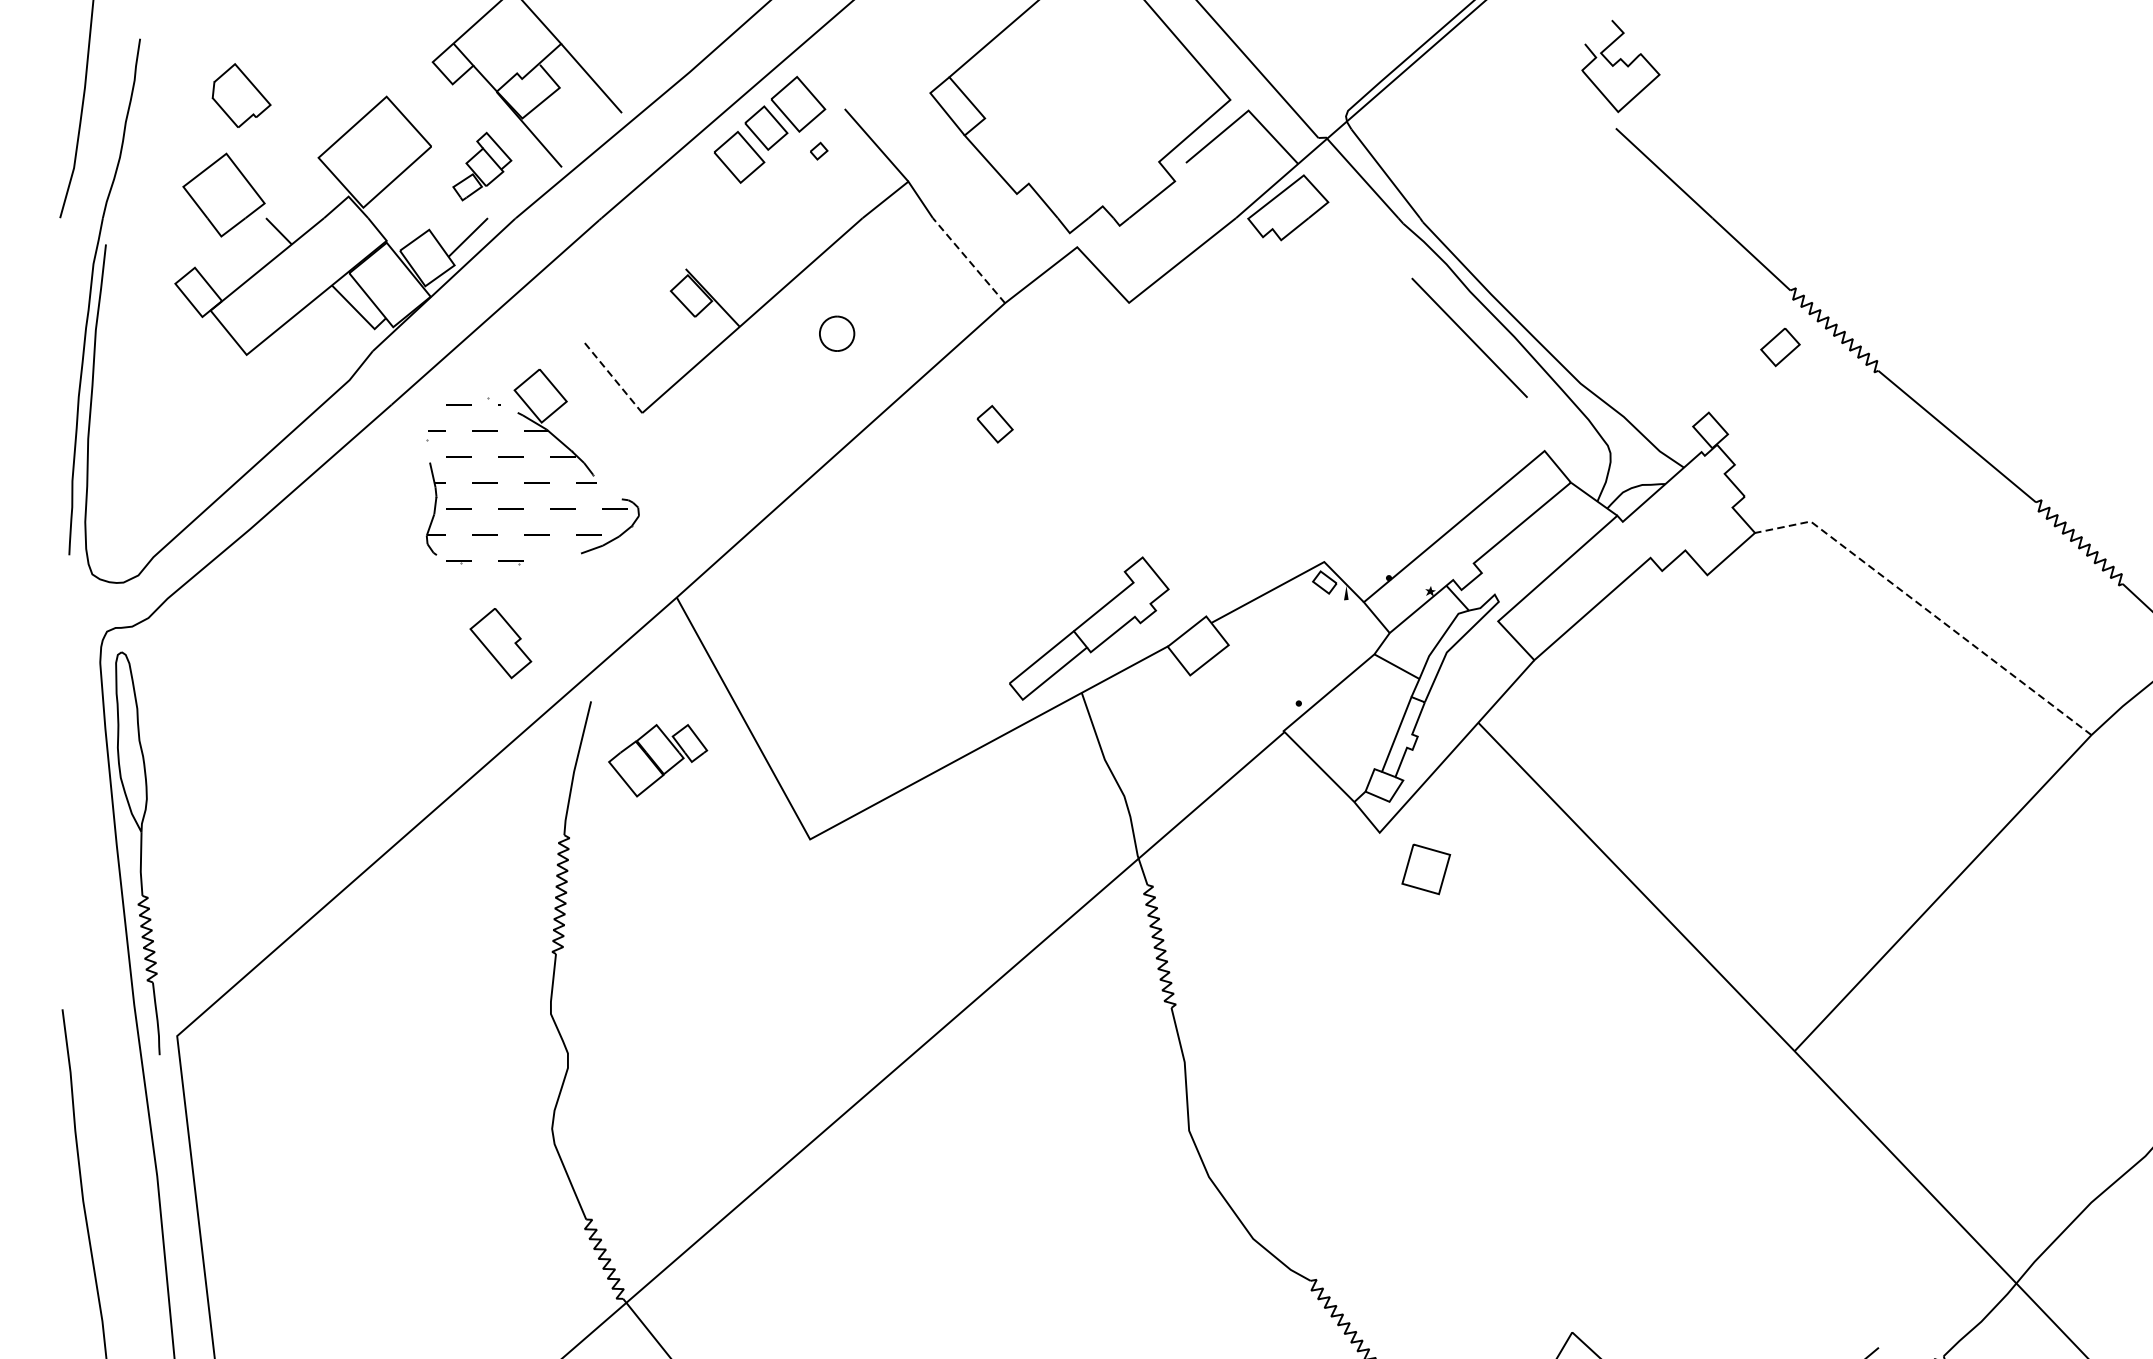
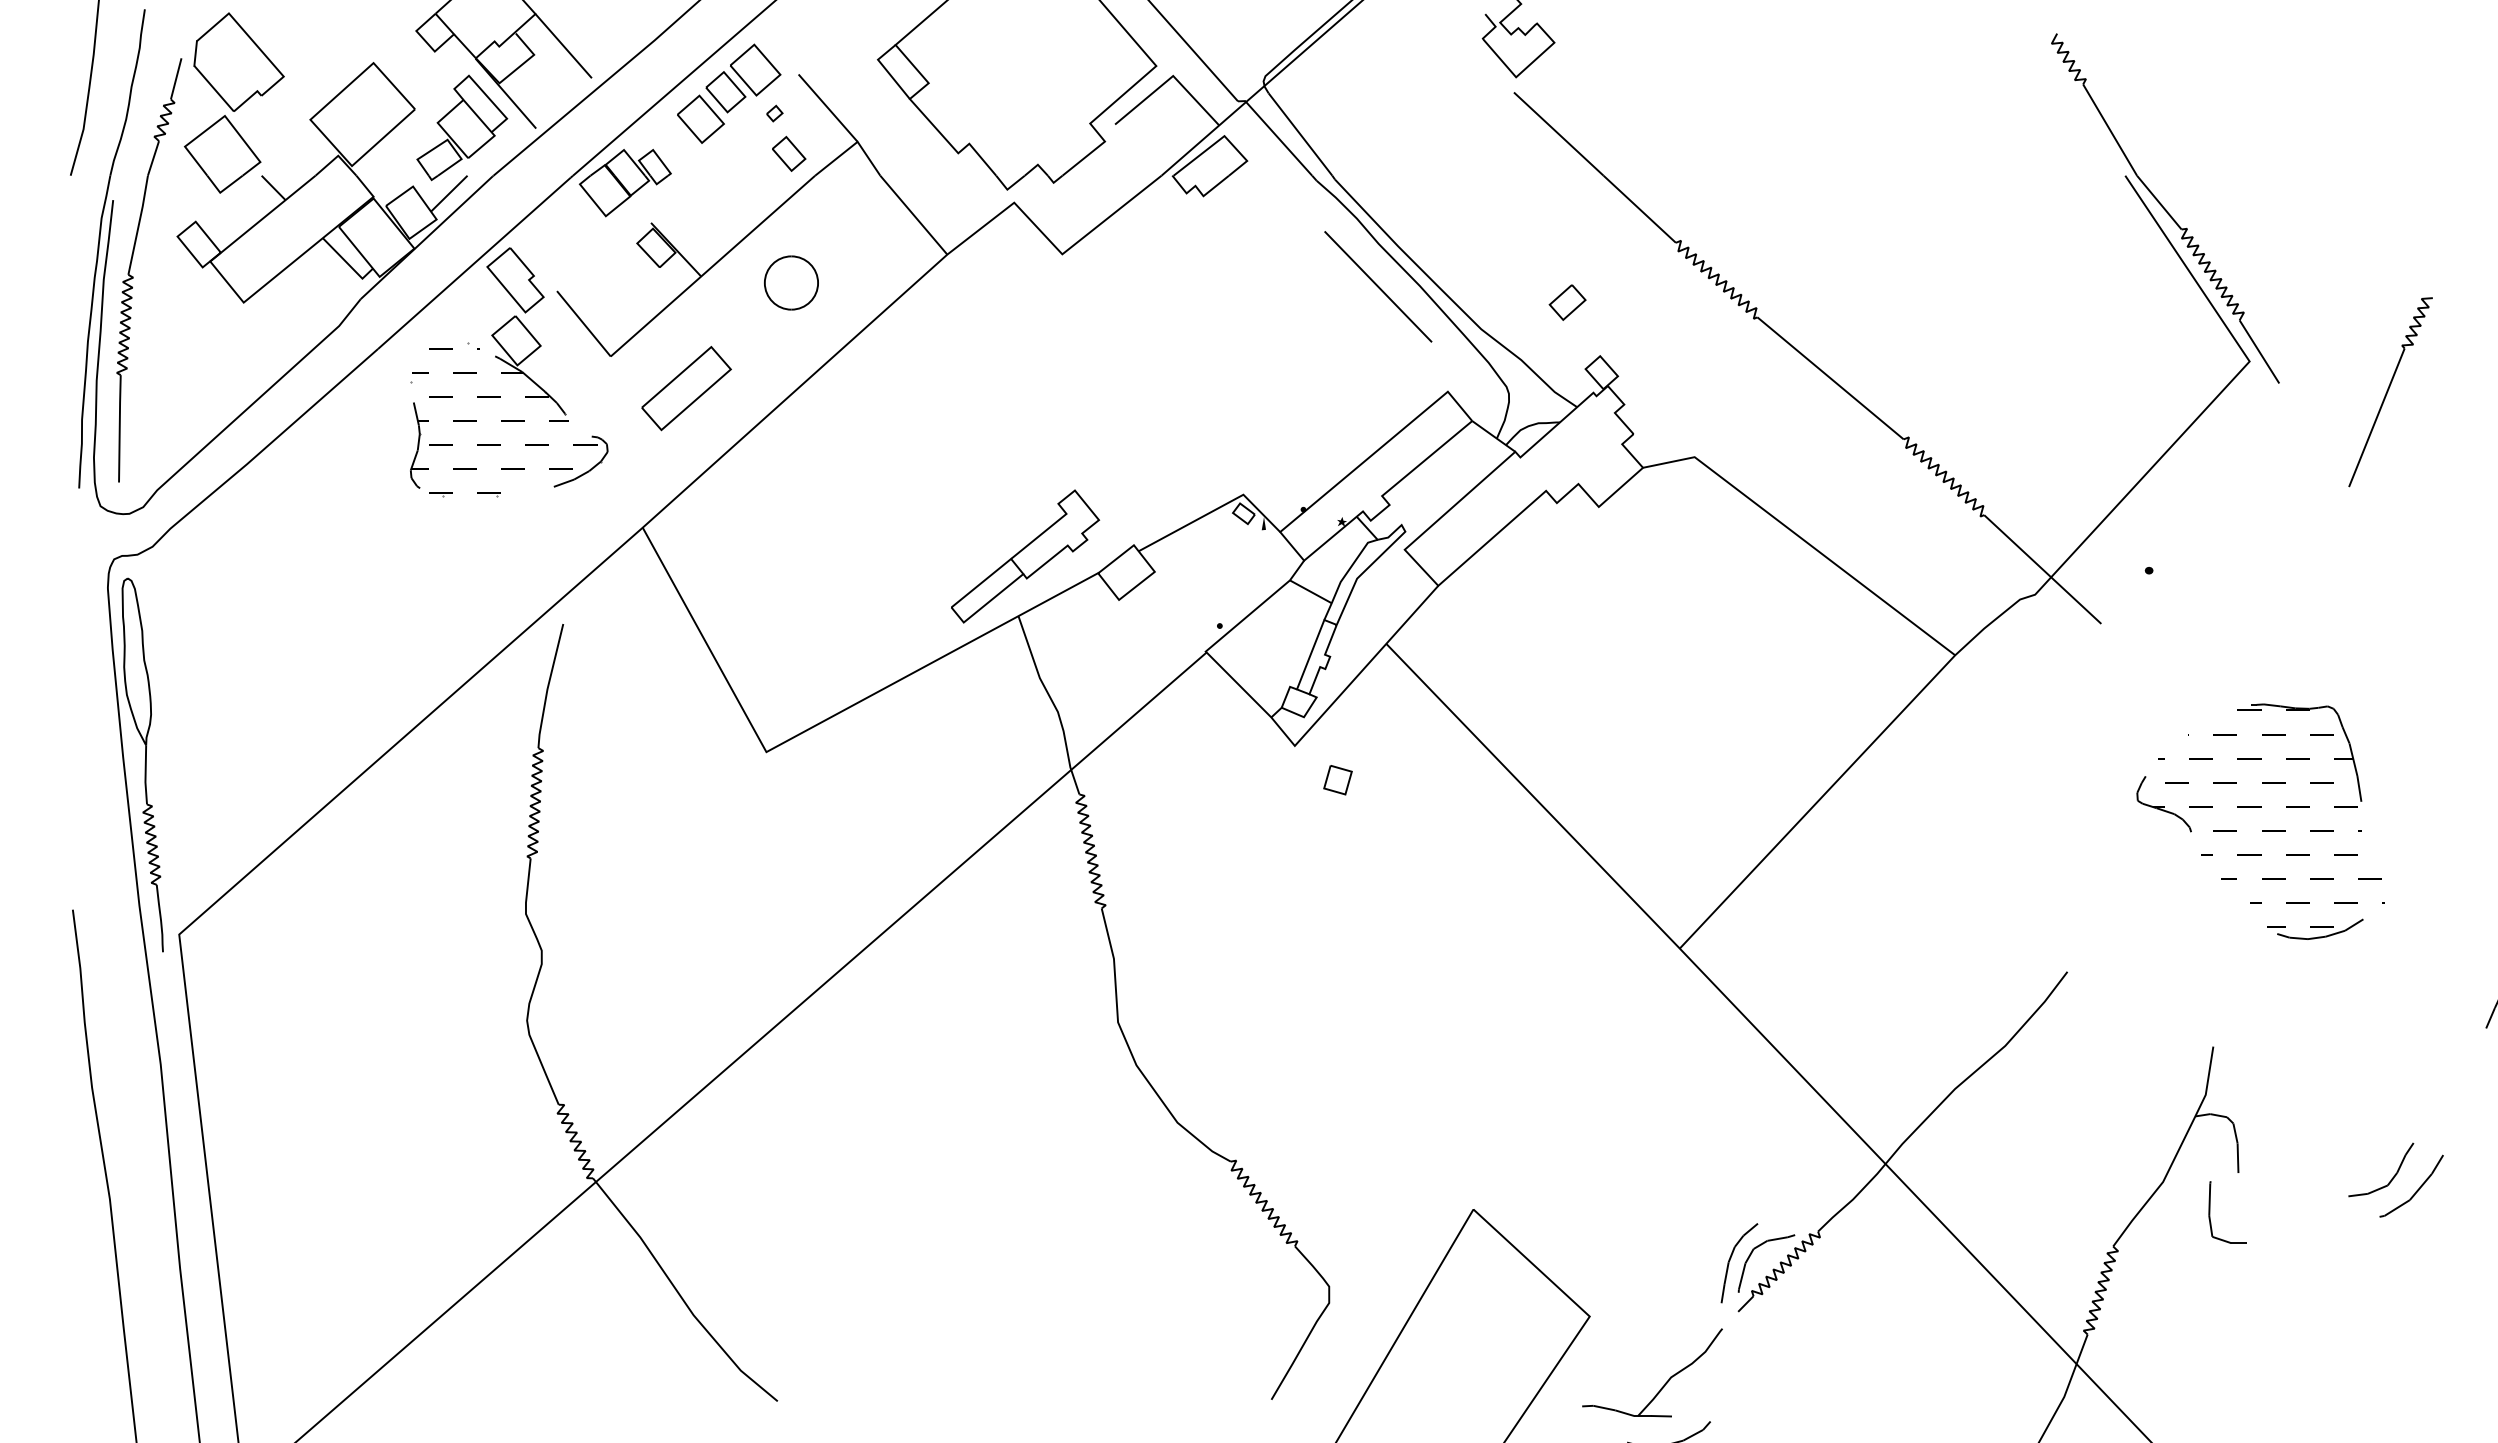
part: (241, 95) -> (238, 61), size x1.67
part: (482, 166) -> (462, 127), size x1.67
line: (968, 261) -> (913, 215), dashed -> solid
part: (127, 326) -> (133, 276), added
part: (837, 333) -> (791, 282), size x1.67
part: (1780, 347) -> (1567, 302), moved
line: (612, 377) -> (583, 323), dashed -> solid
part: (995, 423) -> (789, 153), moved
part: (723, 447) -> (686, 388), added
line: (1927, 610) -> (1803, 539), dashed -> solid
part: (500, 643) -> (515, 280), moved
part: (657, 761) -> (624, 183), moved
part: (1425, 870) -> (1337, 780), size x0.62

